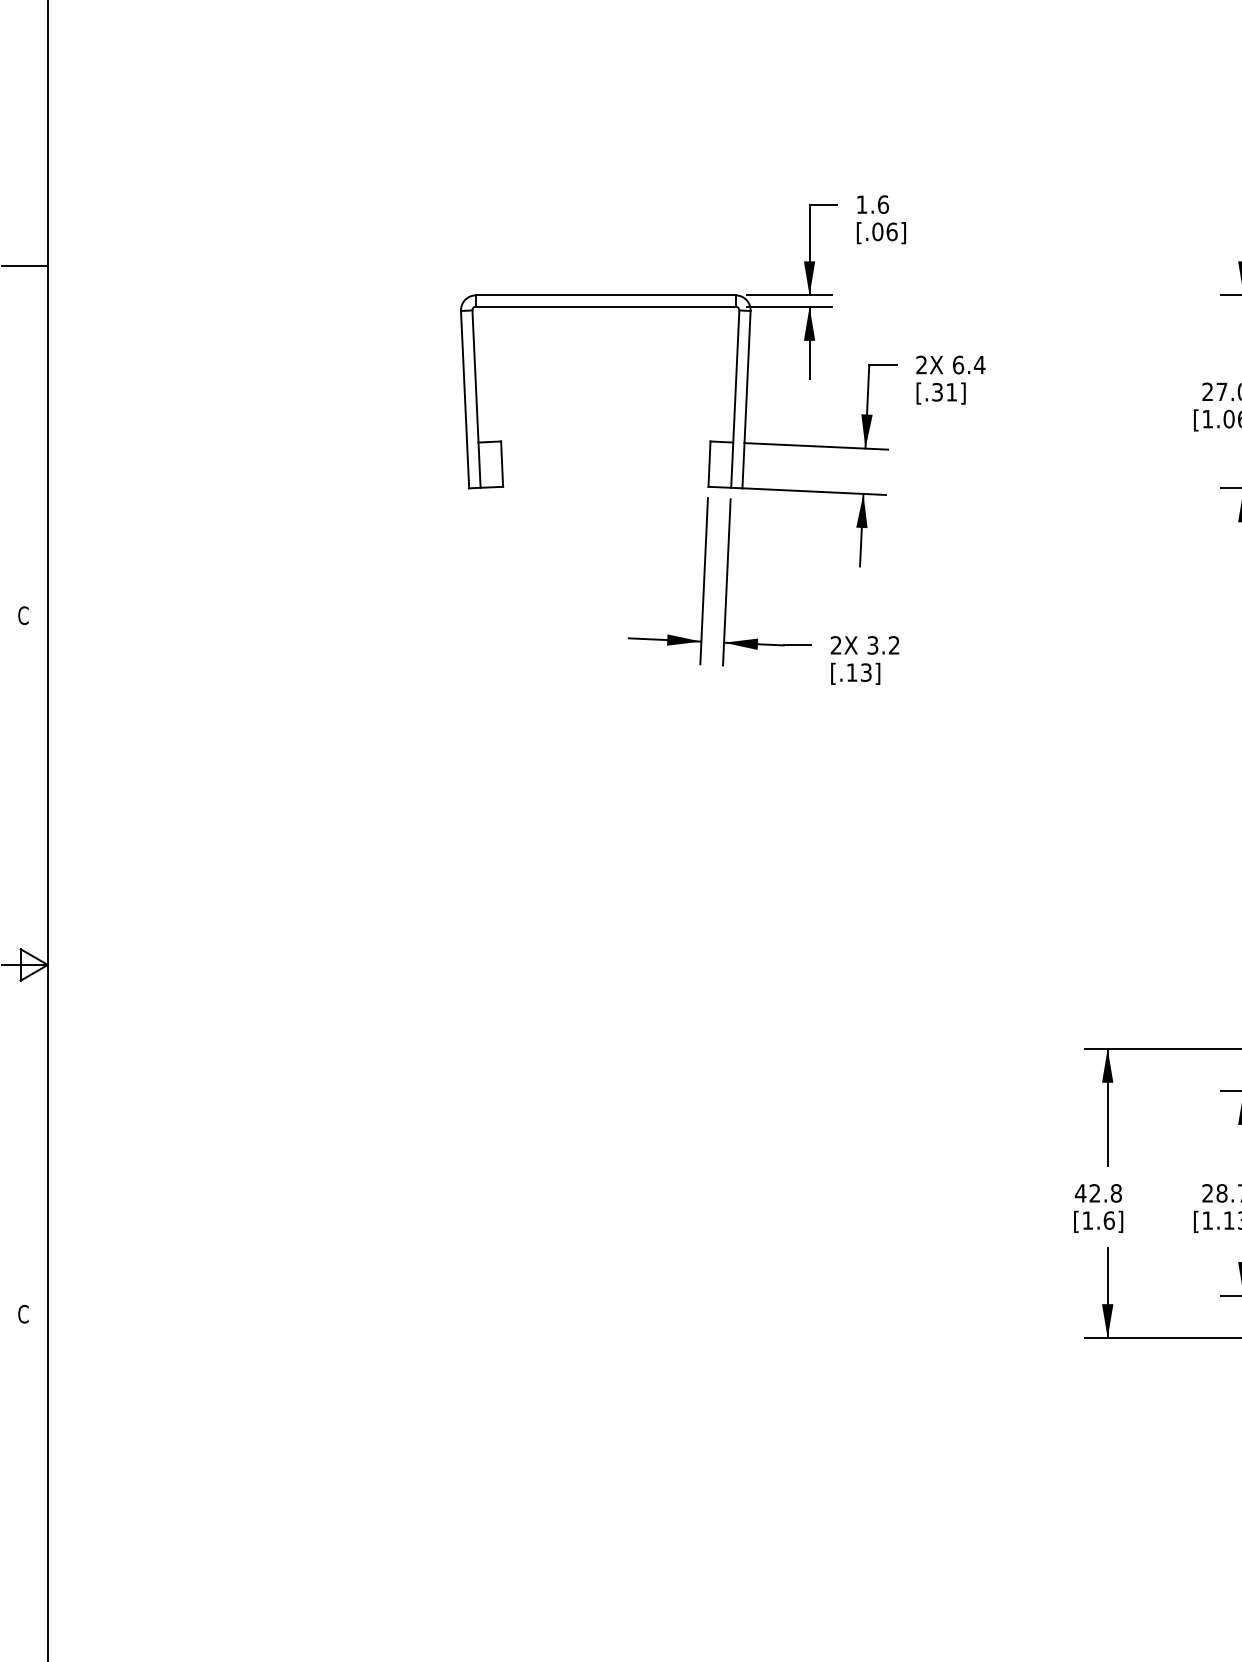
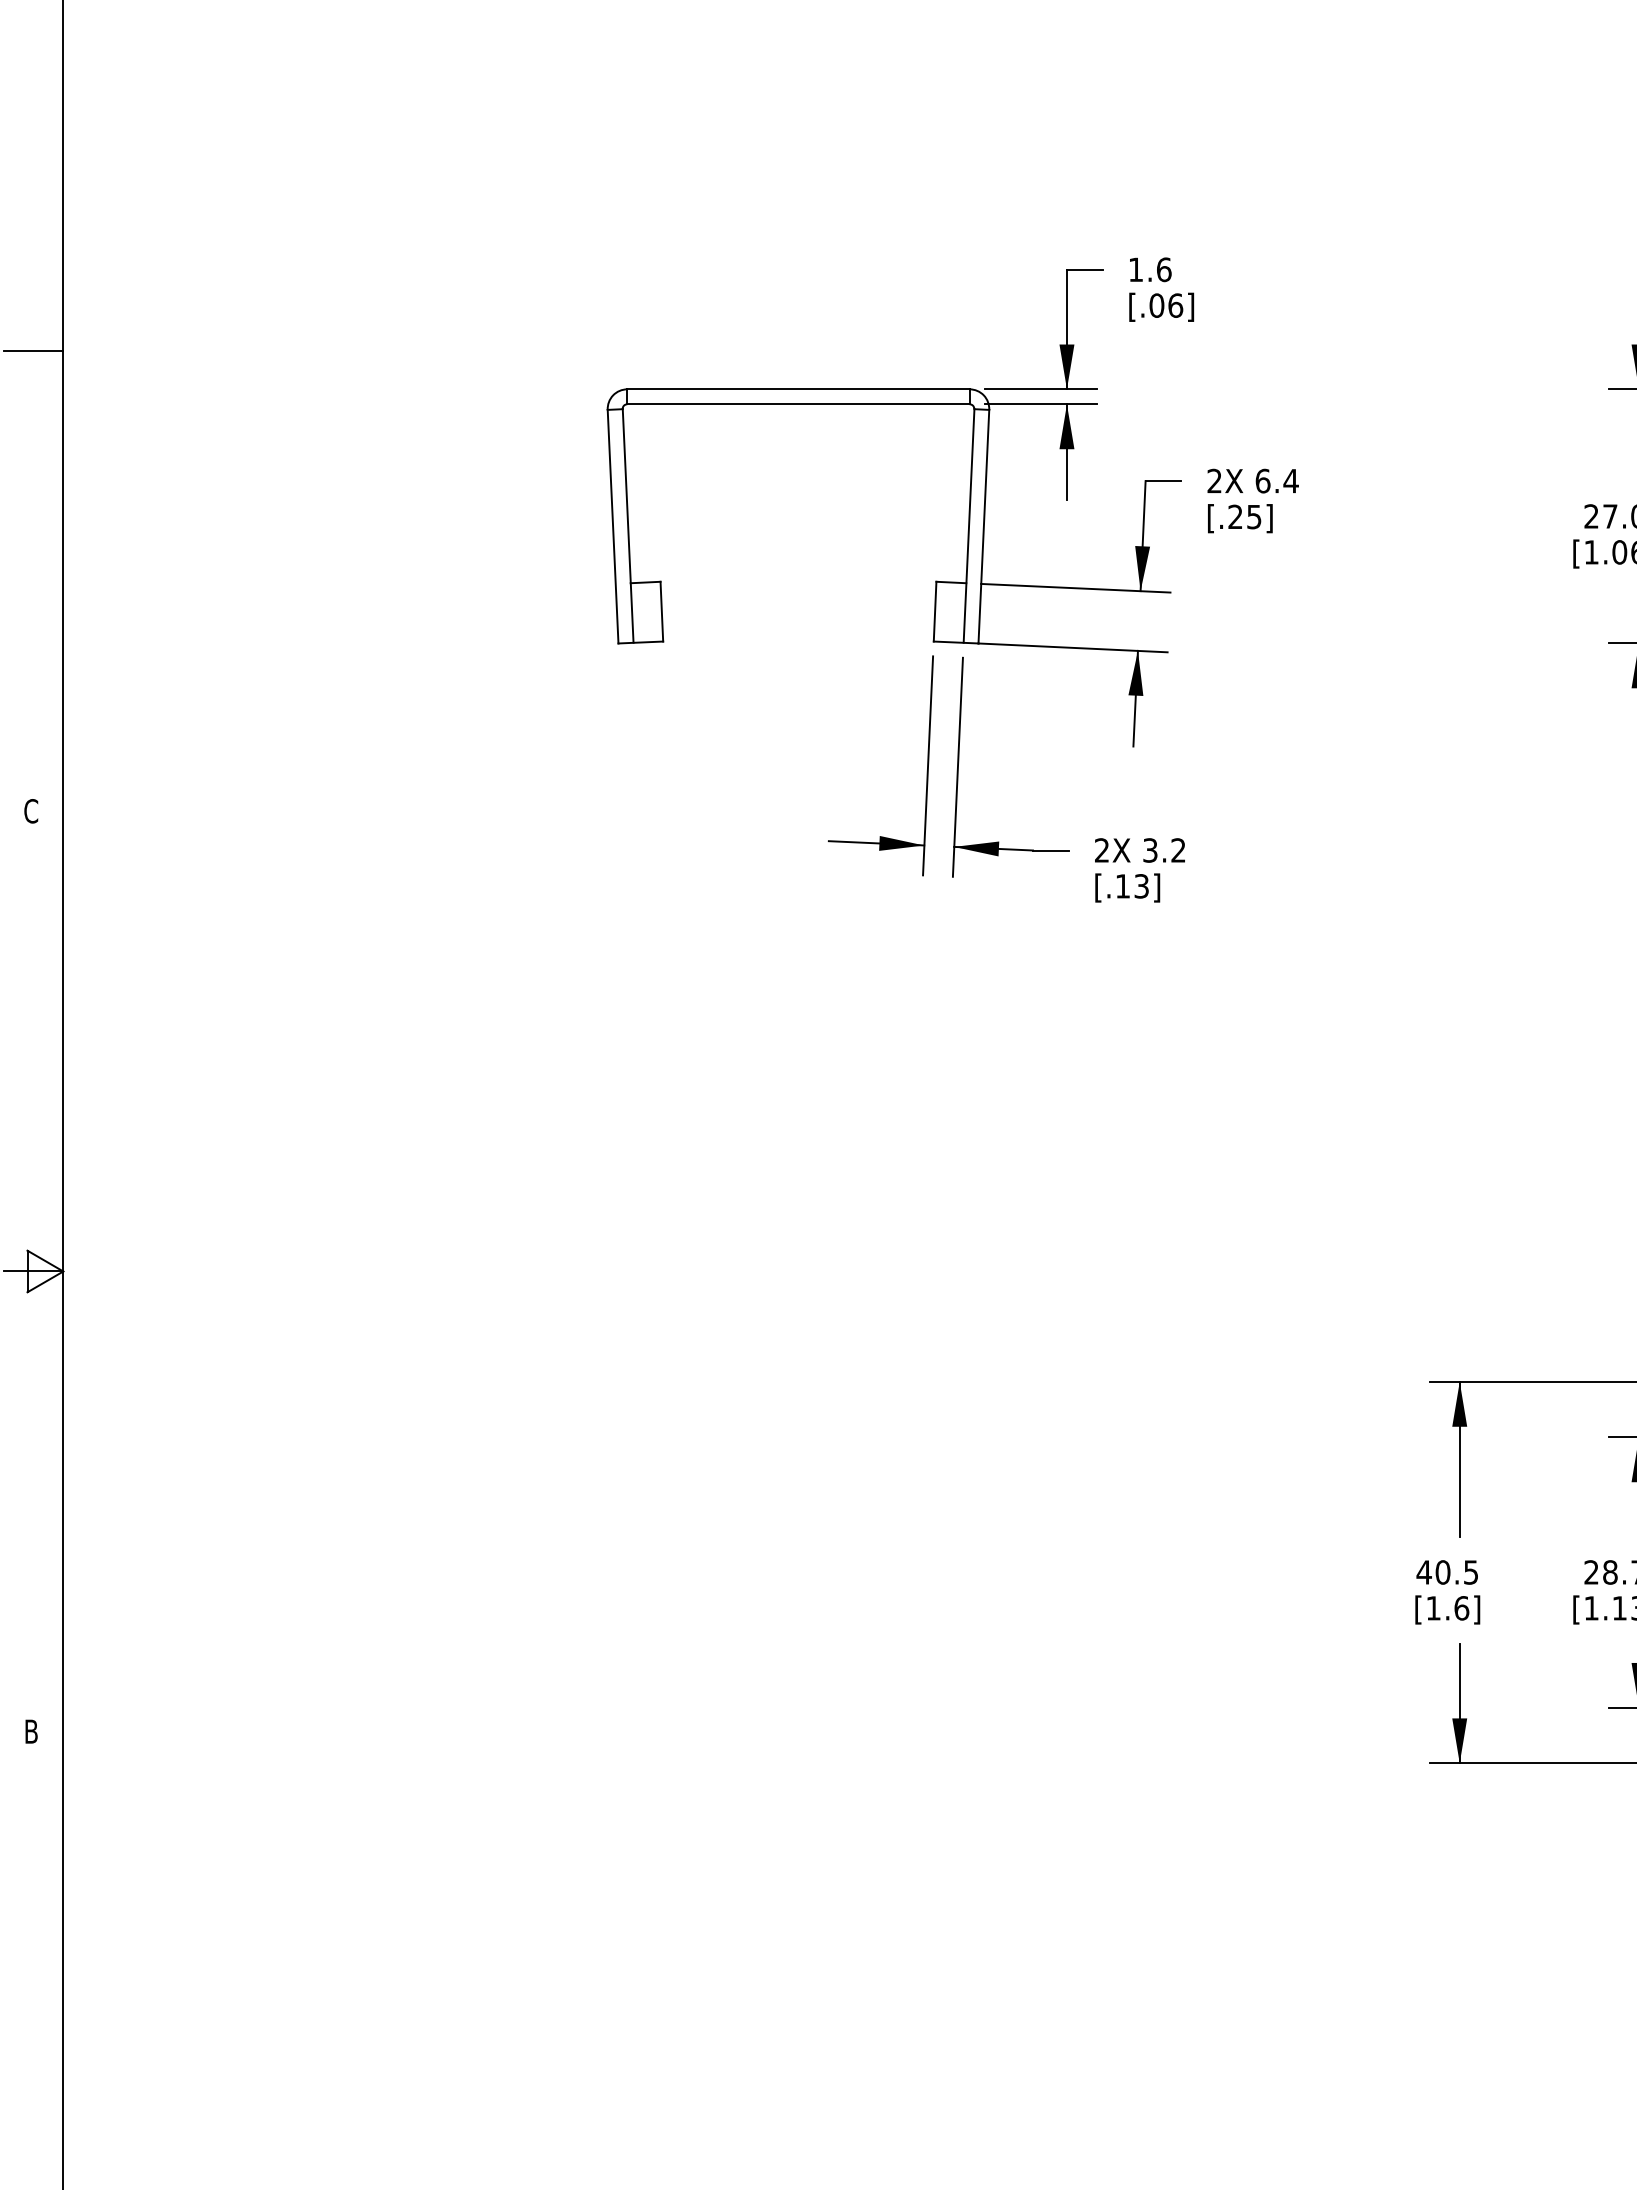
text: (944, 392) -> (1244, 517), [.31] -> [.25]
text: (1105, 1193) -> (1456, 1572), 42.8 -> 40.5
text: (23, 1314) -> (31, 1731), C -> B

